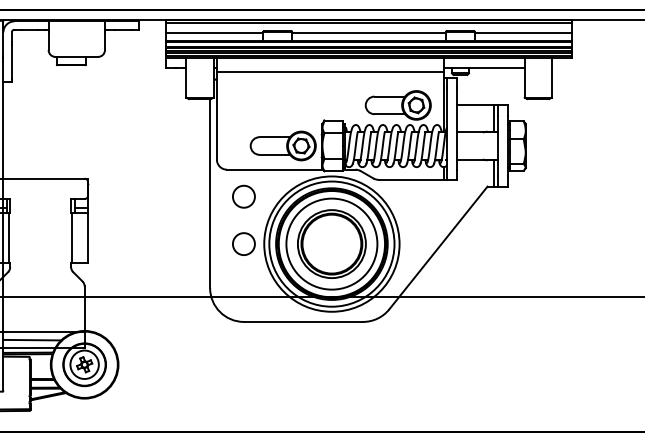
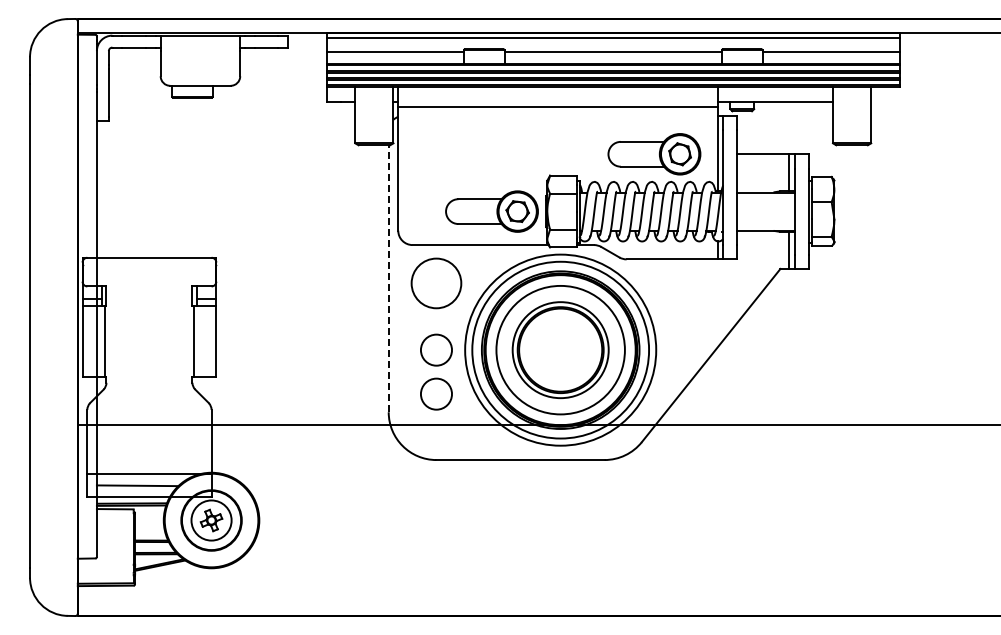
line: (209, 193) -> (388, 278), solid -> dashed
circle: (243, 196) -> (436, 282), size x1.6
circle: (243, 274) -> (436, 393), added

